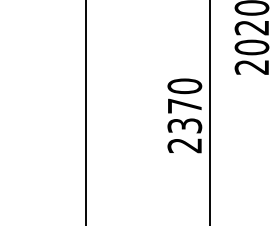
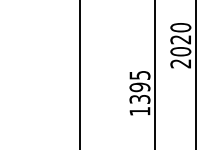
text: (184, 114) -> (139, 92), 2370 -> 1395

